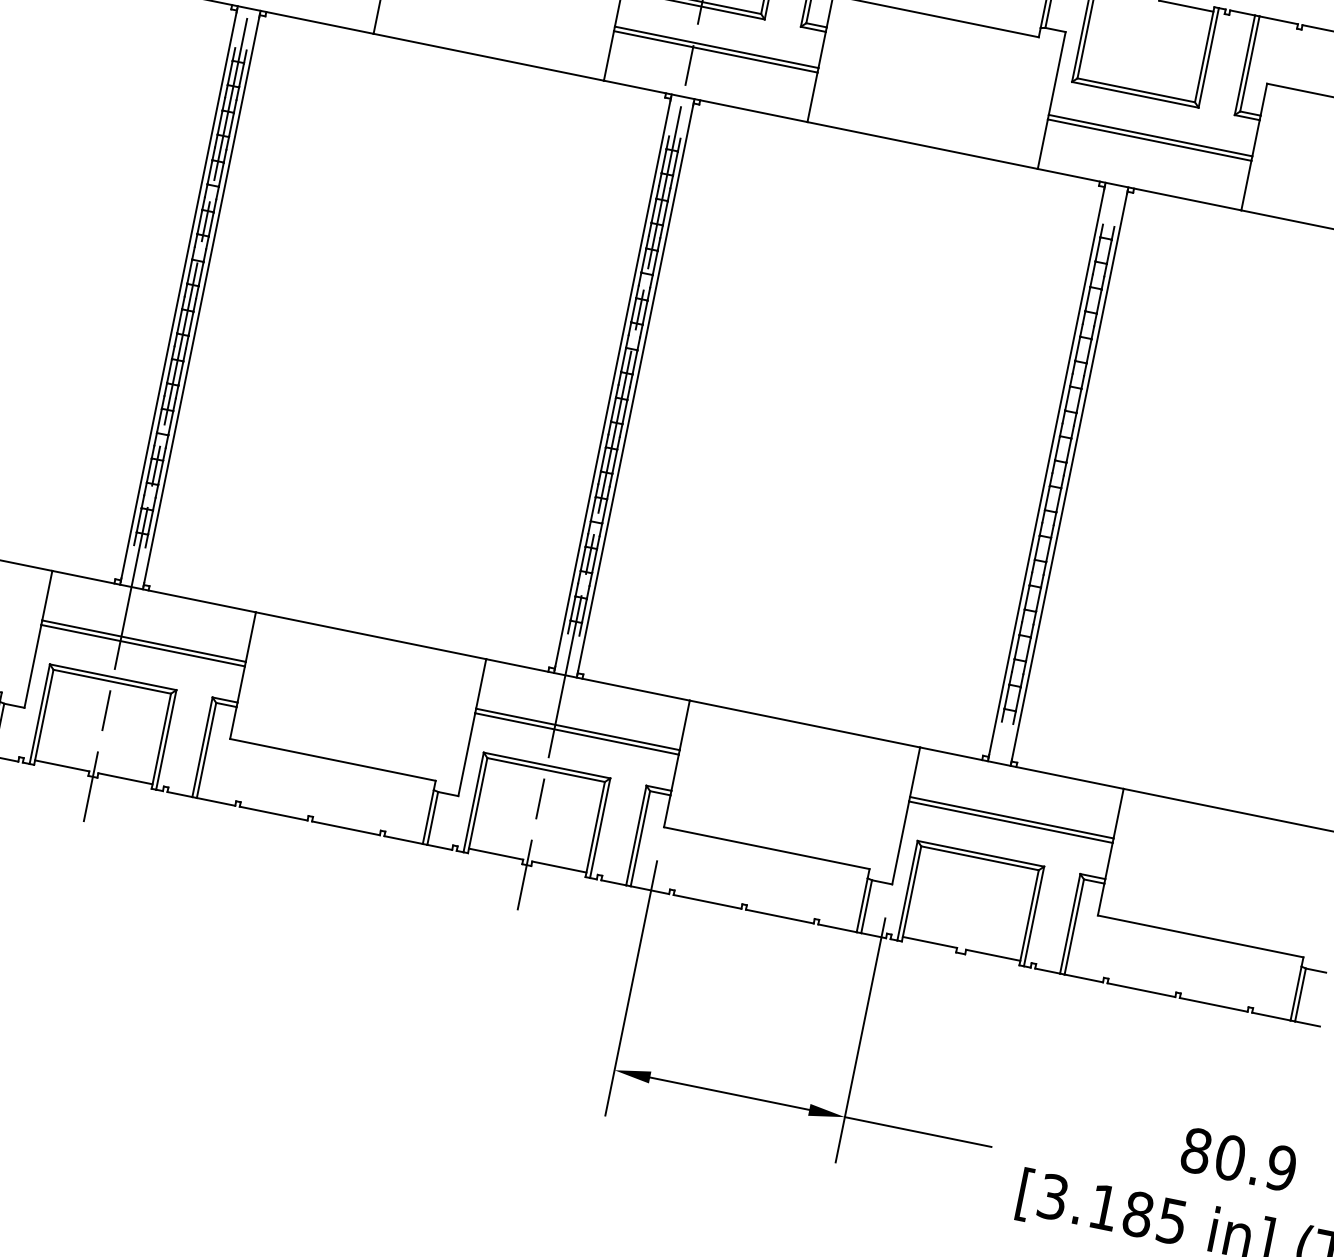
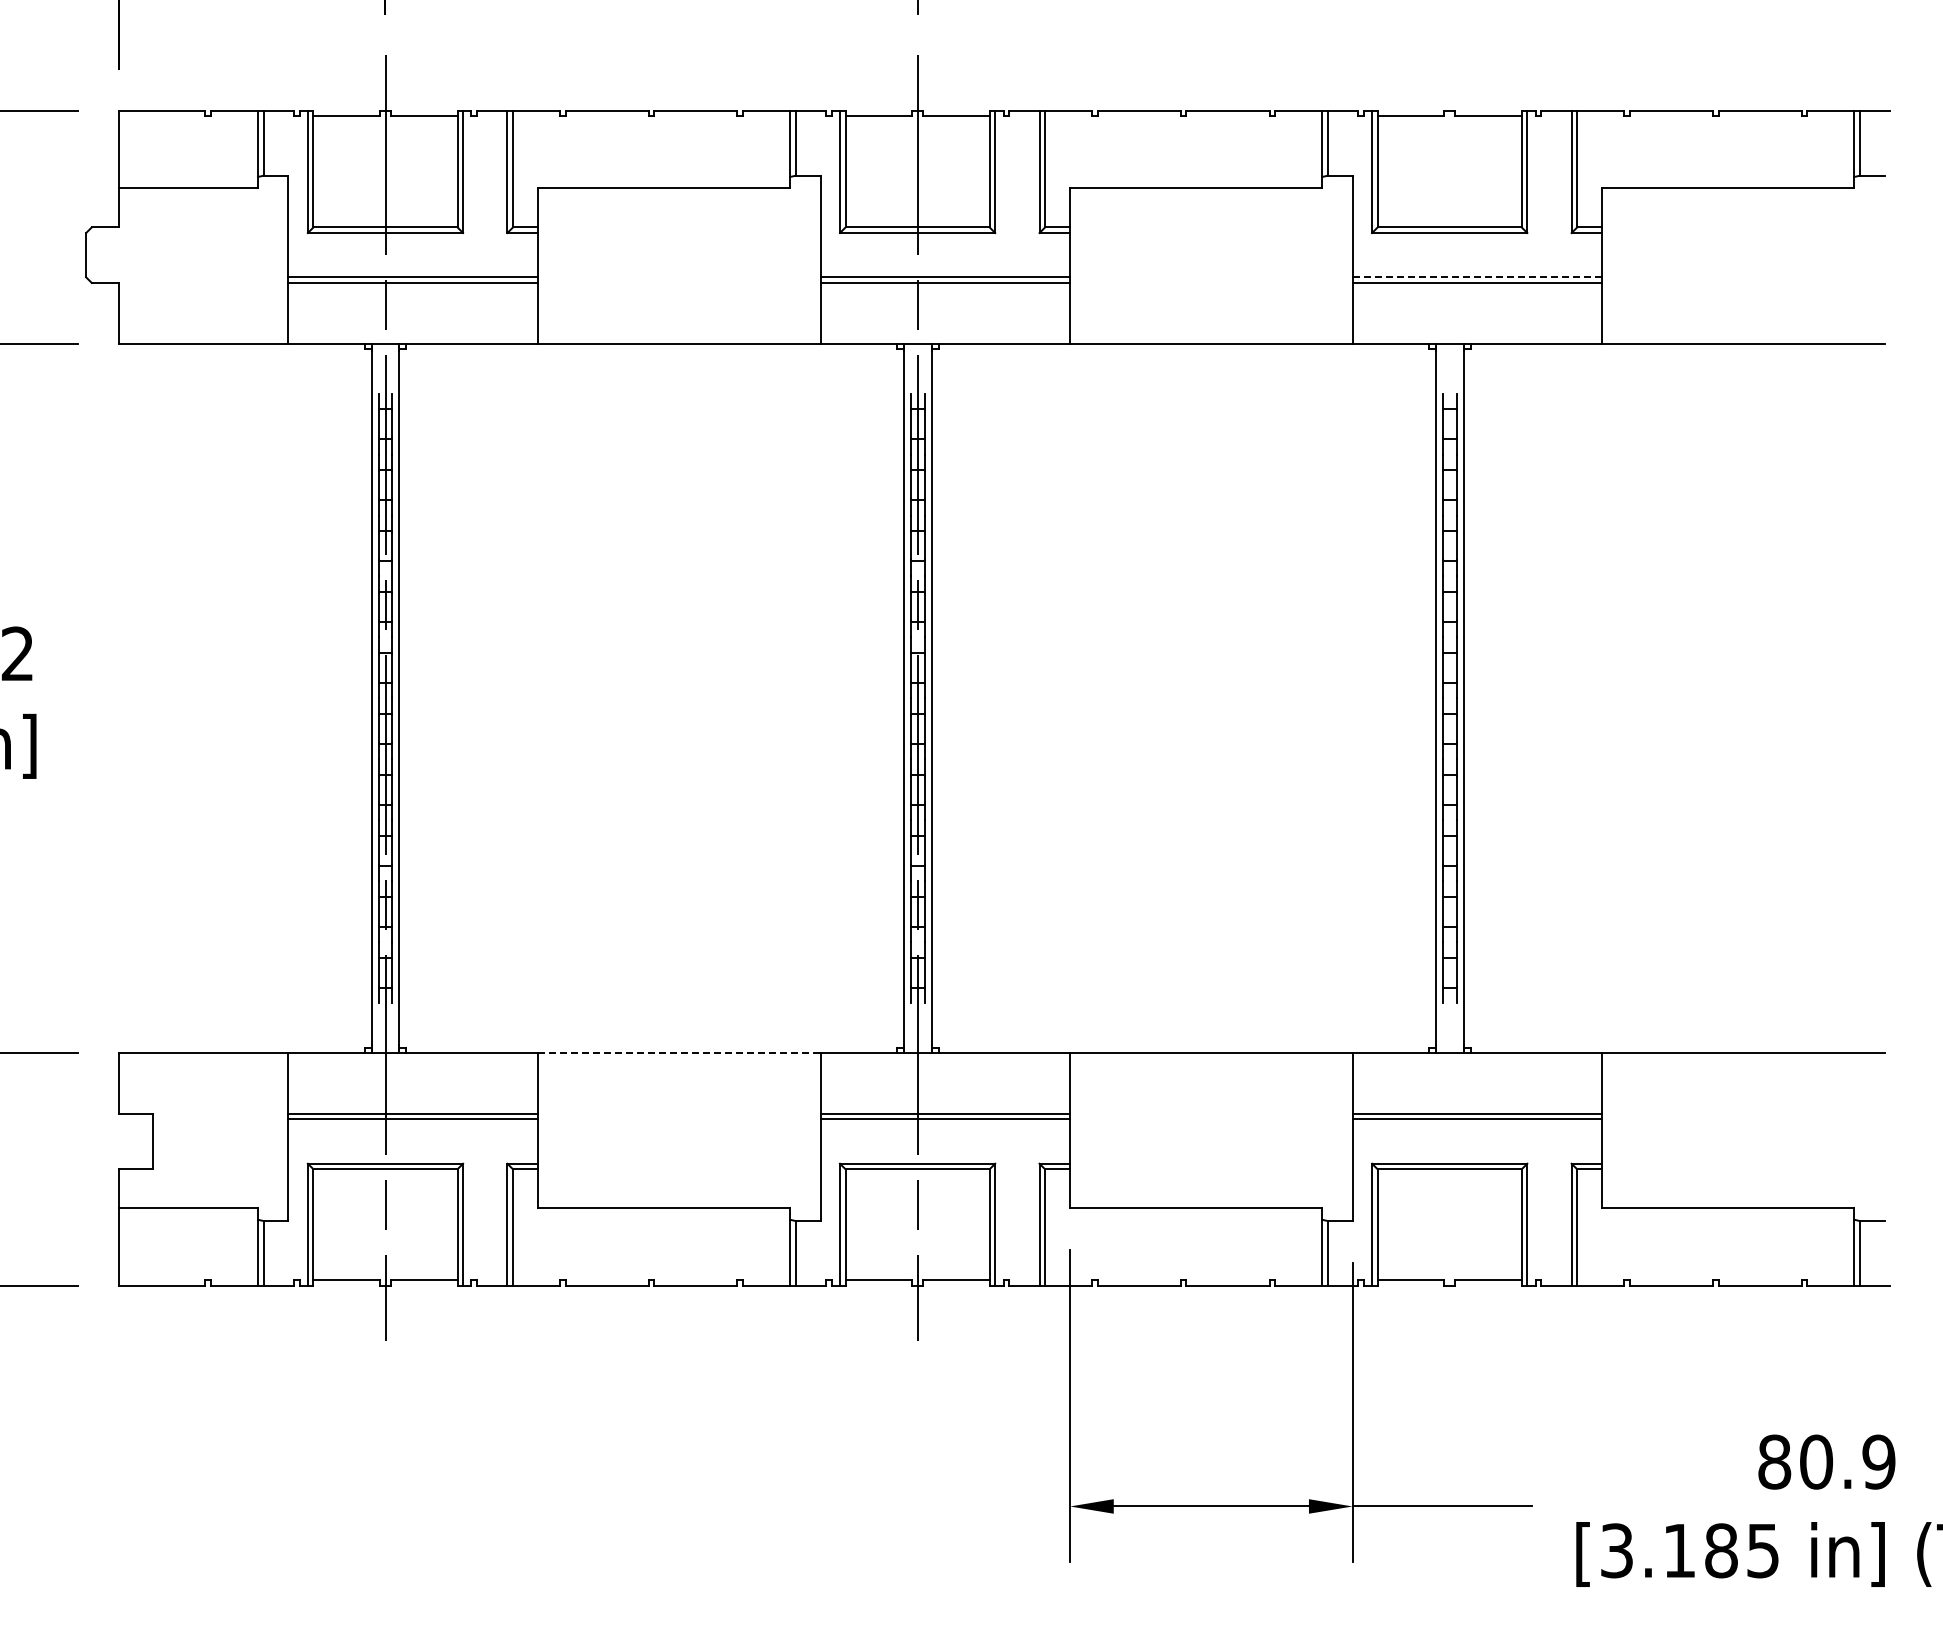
line: (1150, 135) -> (1477, 277), solid -> dashed
line: (371, 636) -> (679, 1053), solid -> dashed

